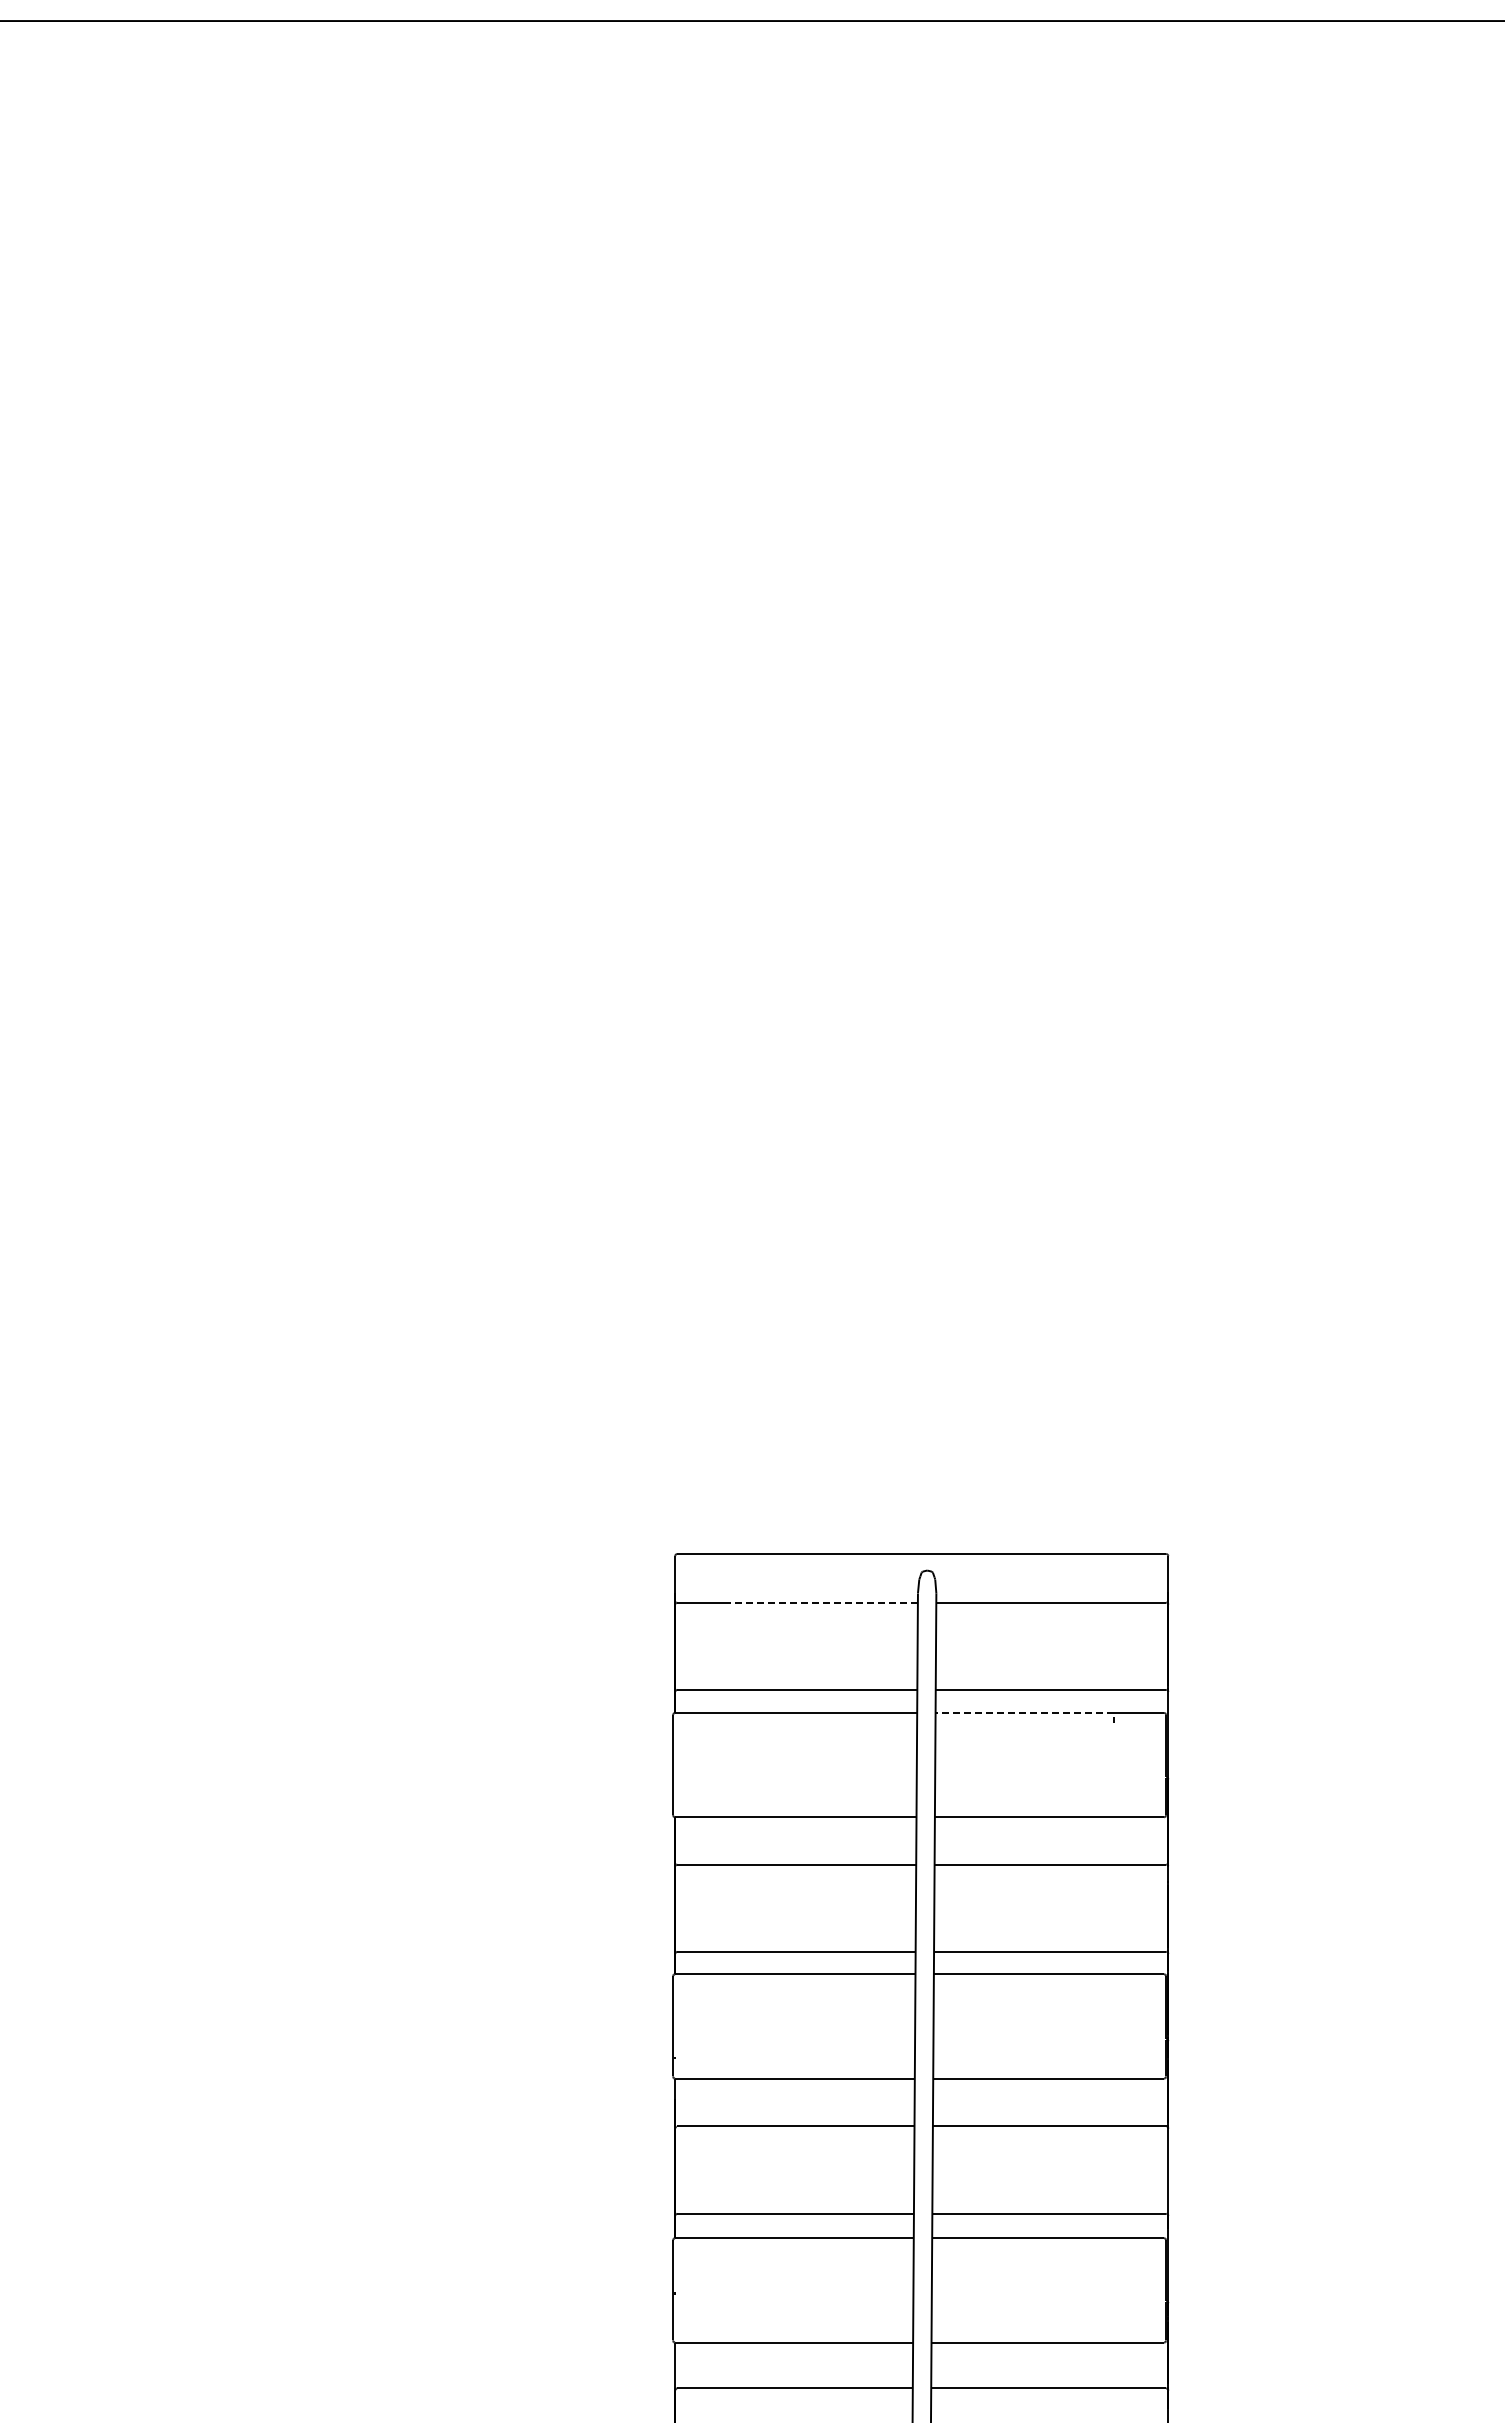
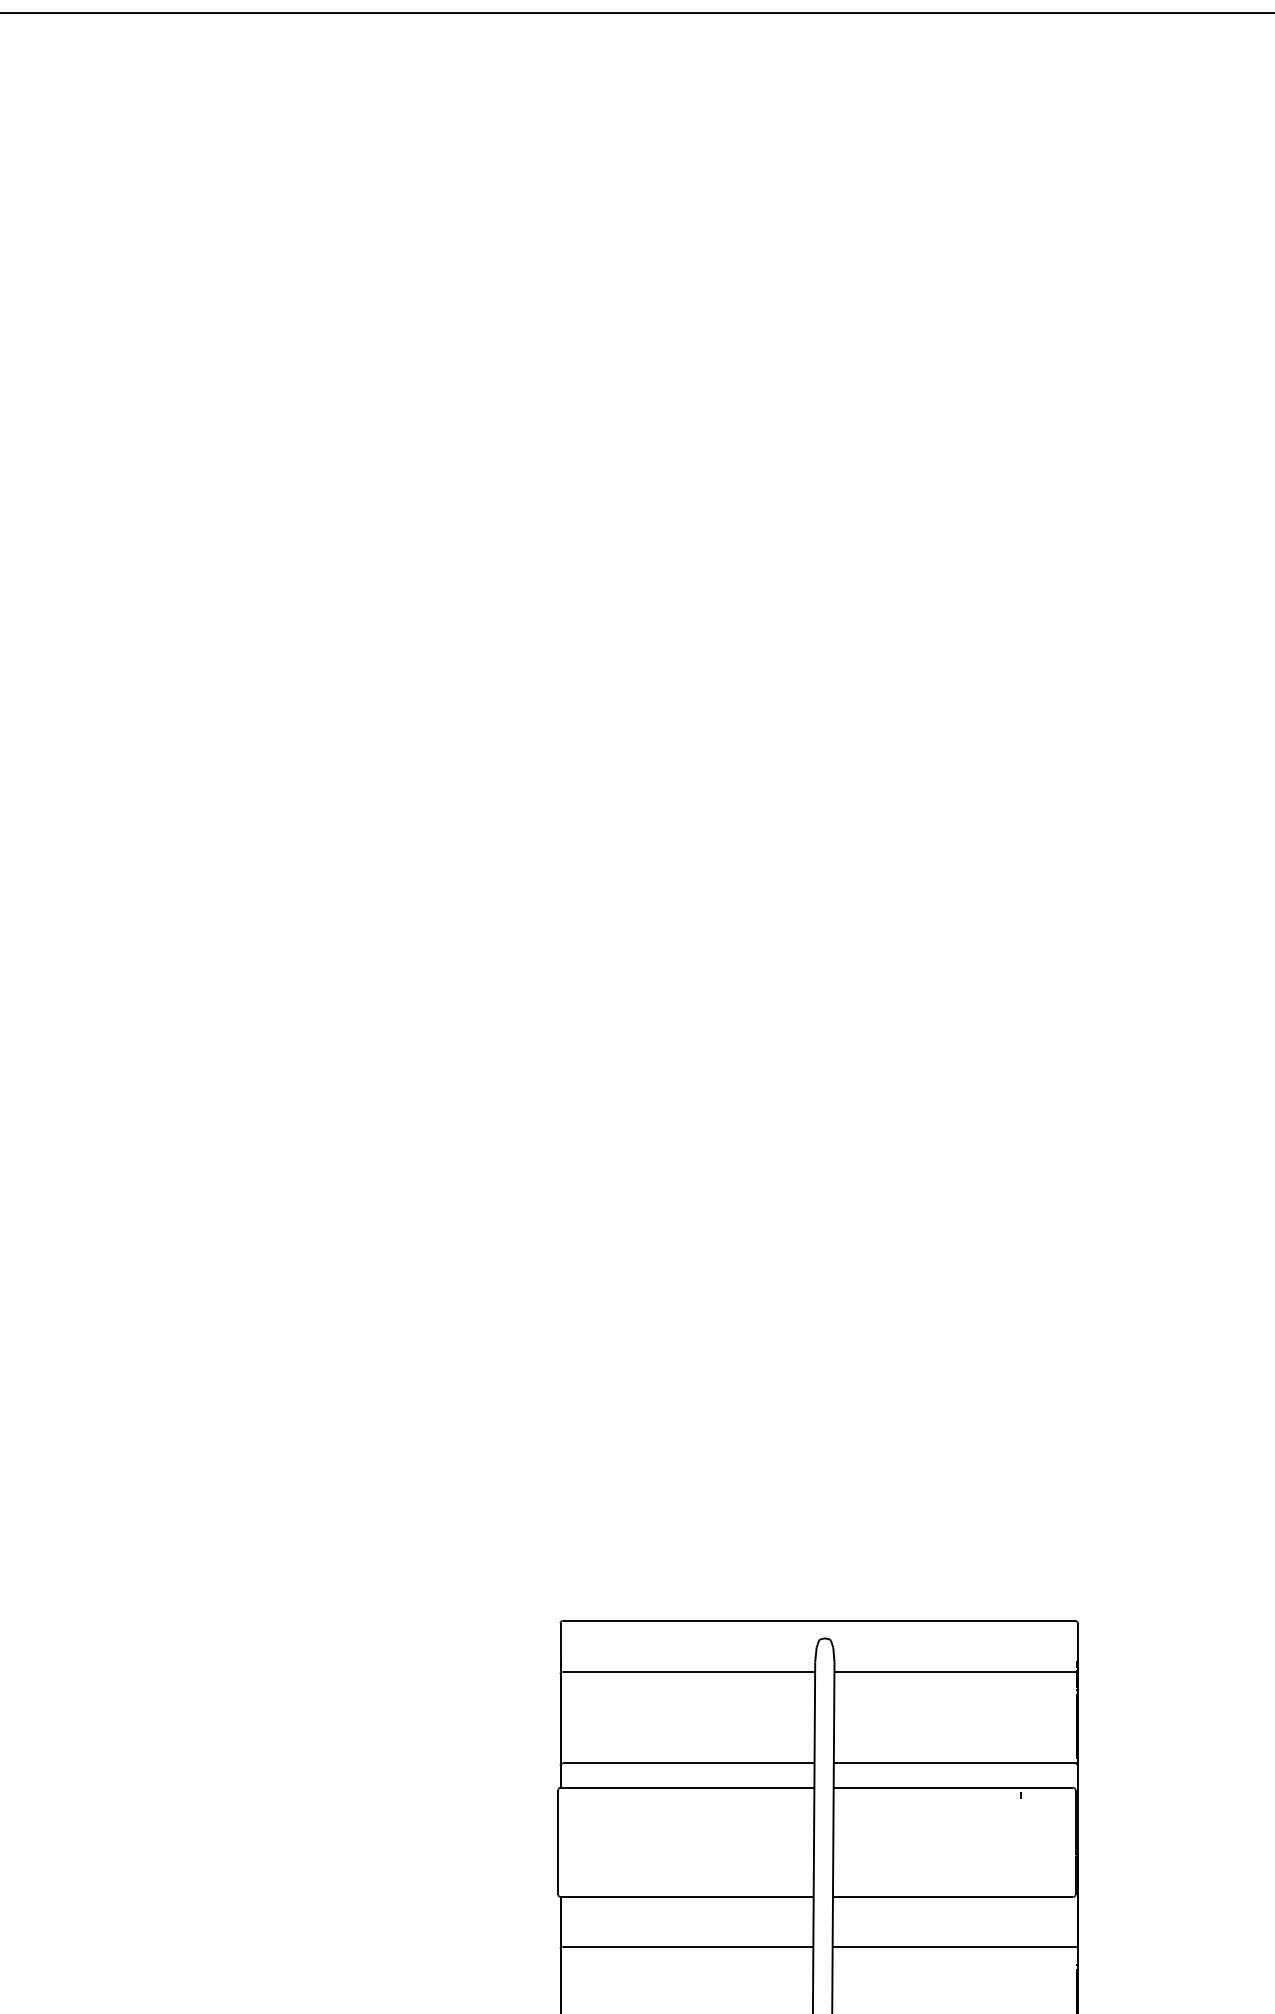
line: (823, 1602) -> (716, 1671), dashed -> solid
line: (1024, 1712) -> (926, 1787), dashed -> solid

